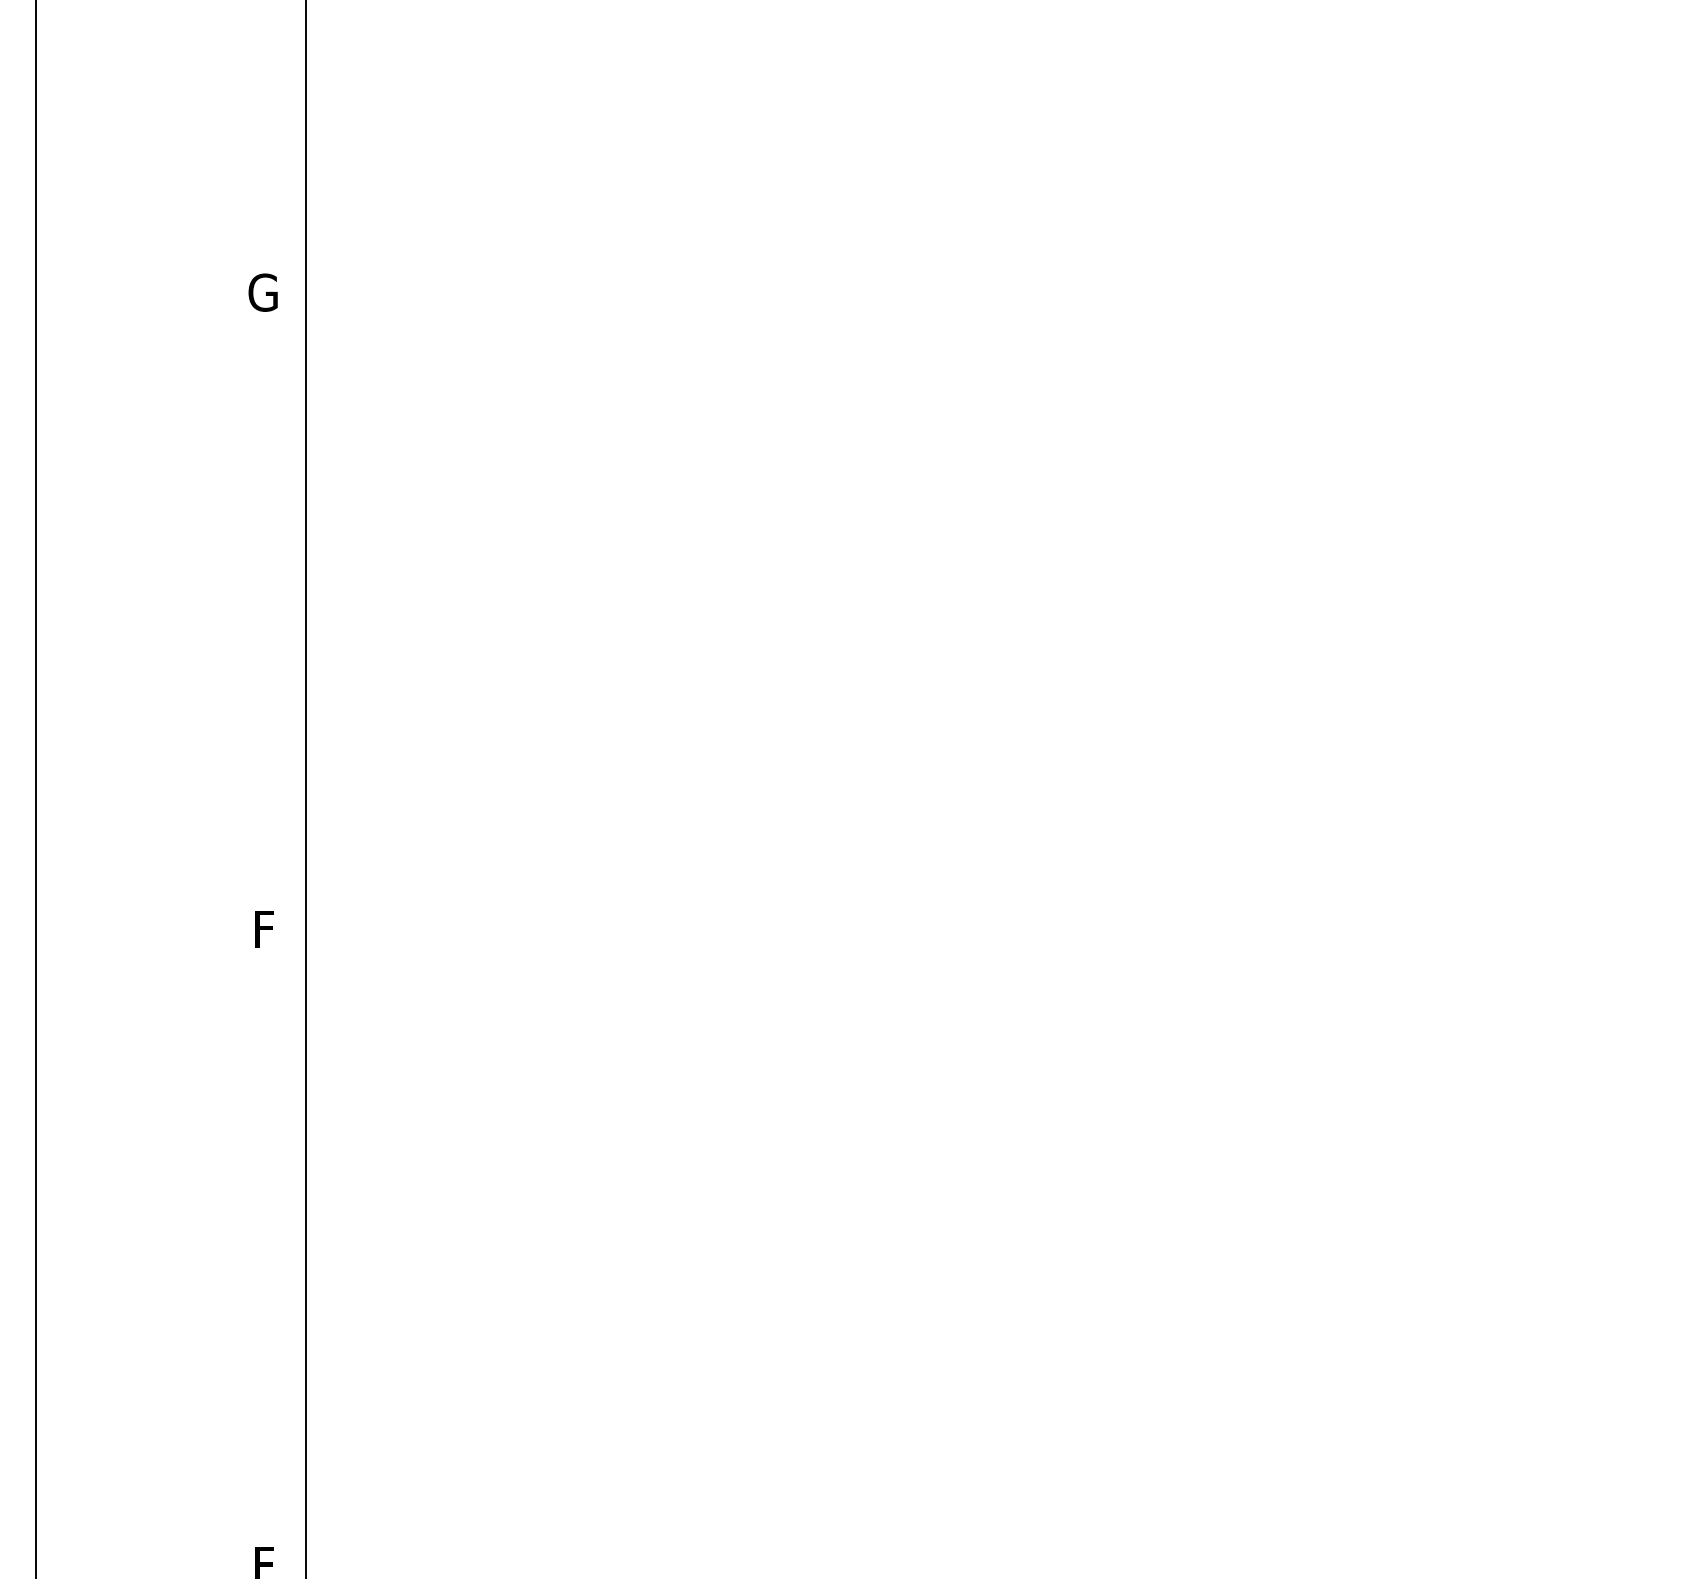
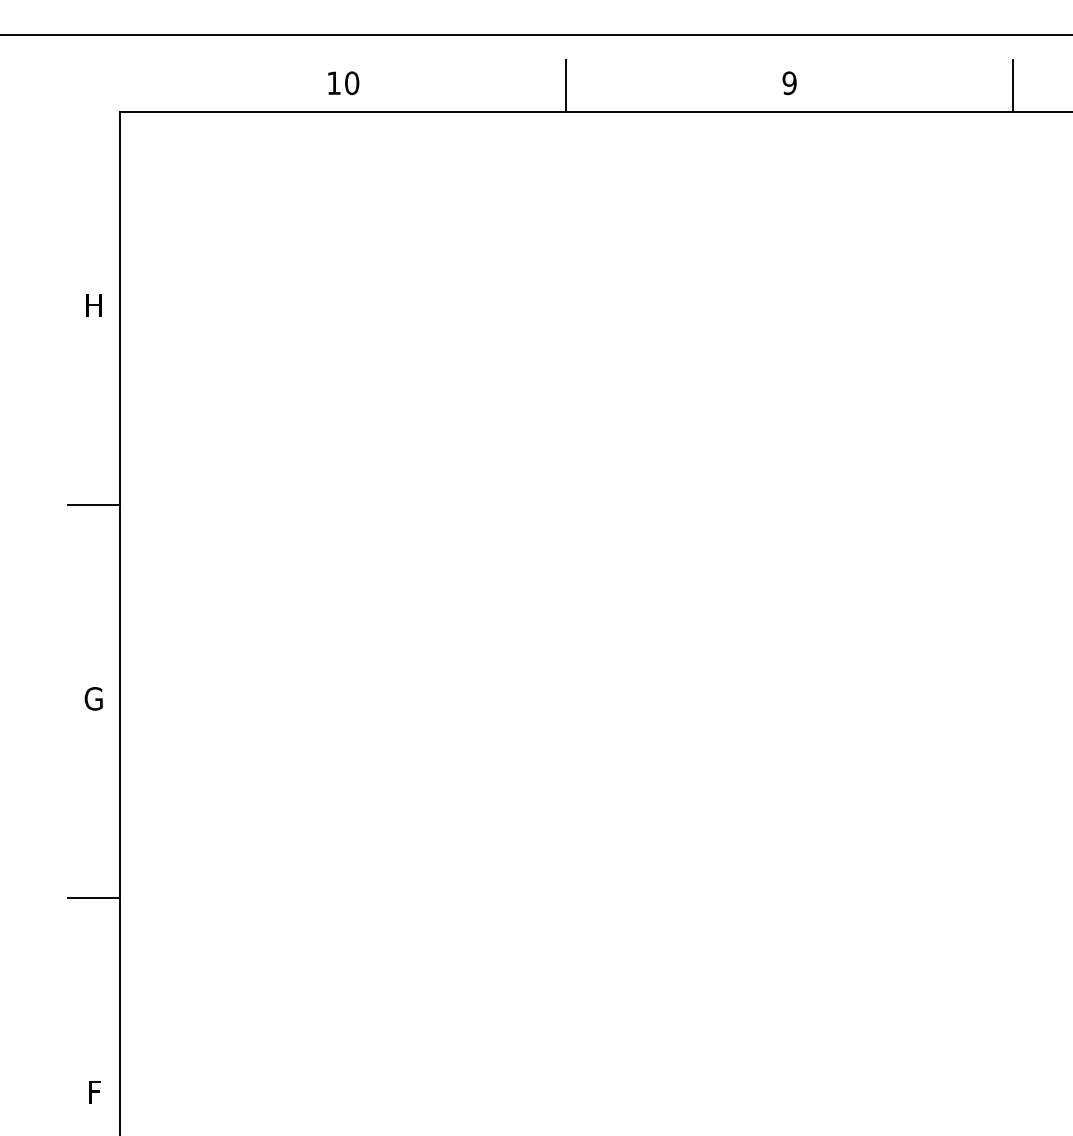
text: (262, 292) -> (93, 305), G -> H
line: (262, 616) -> (93, 505), added
text: (262, 928) -> (93, 698), F -> G
line: (262, 1252) -> (93, 898), added

